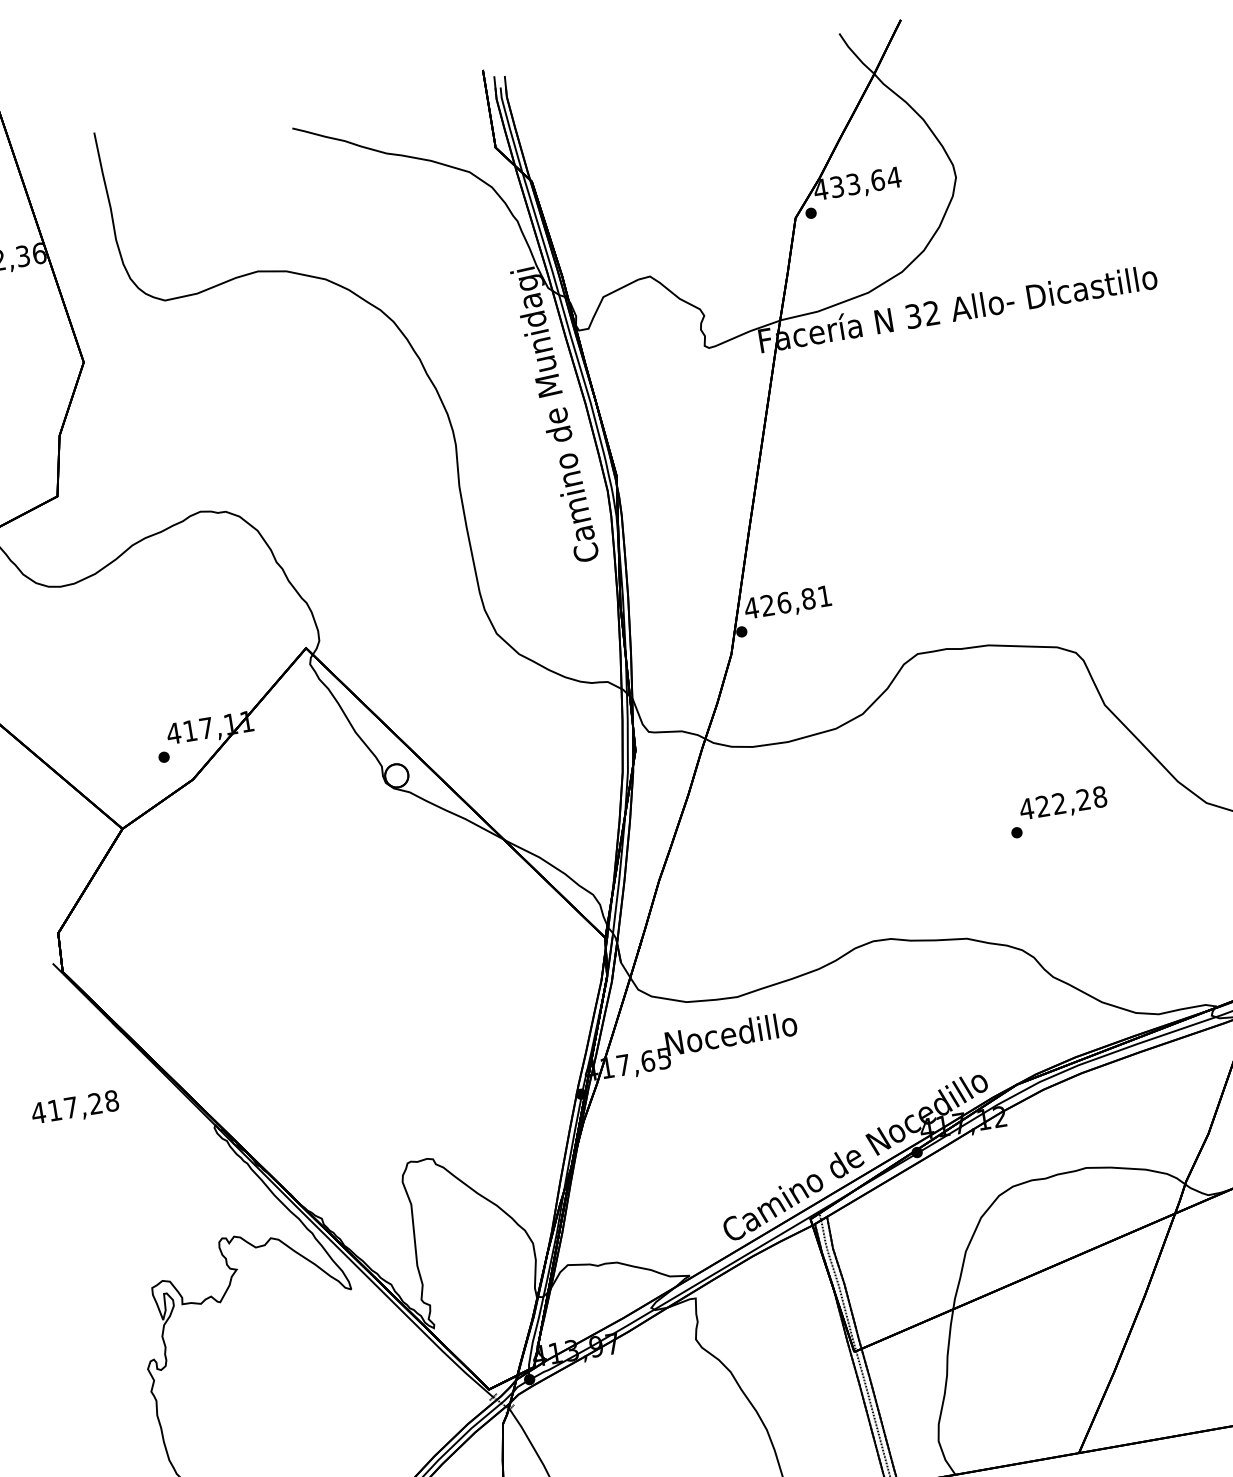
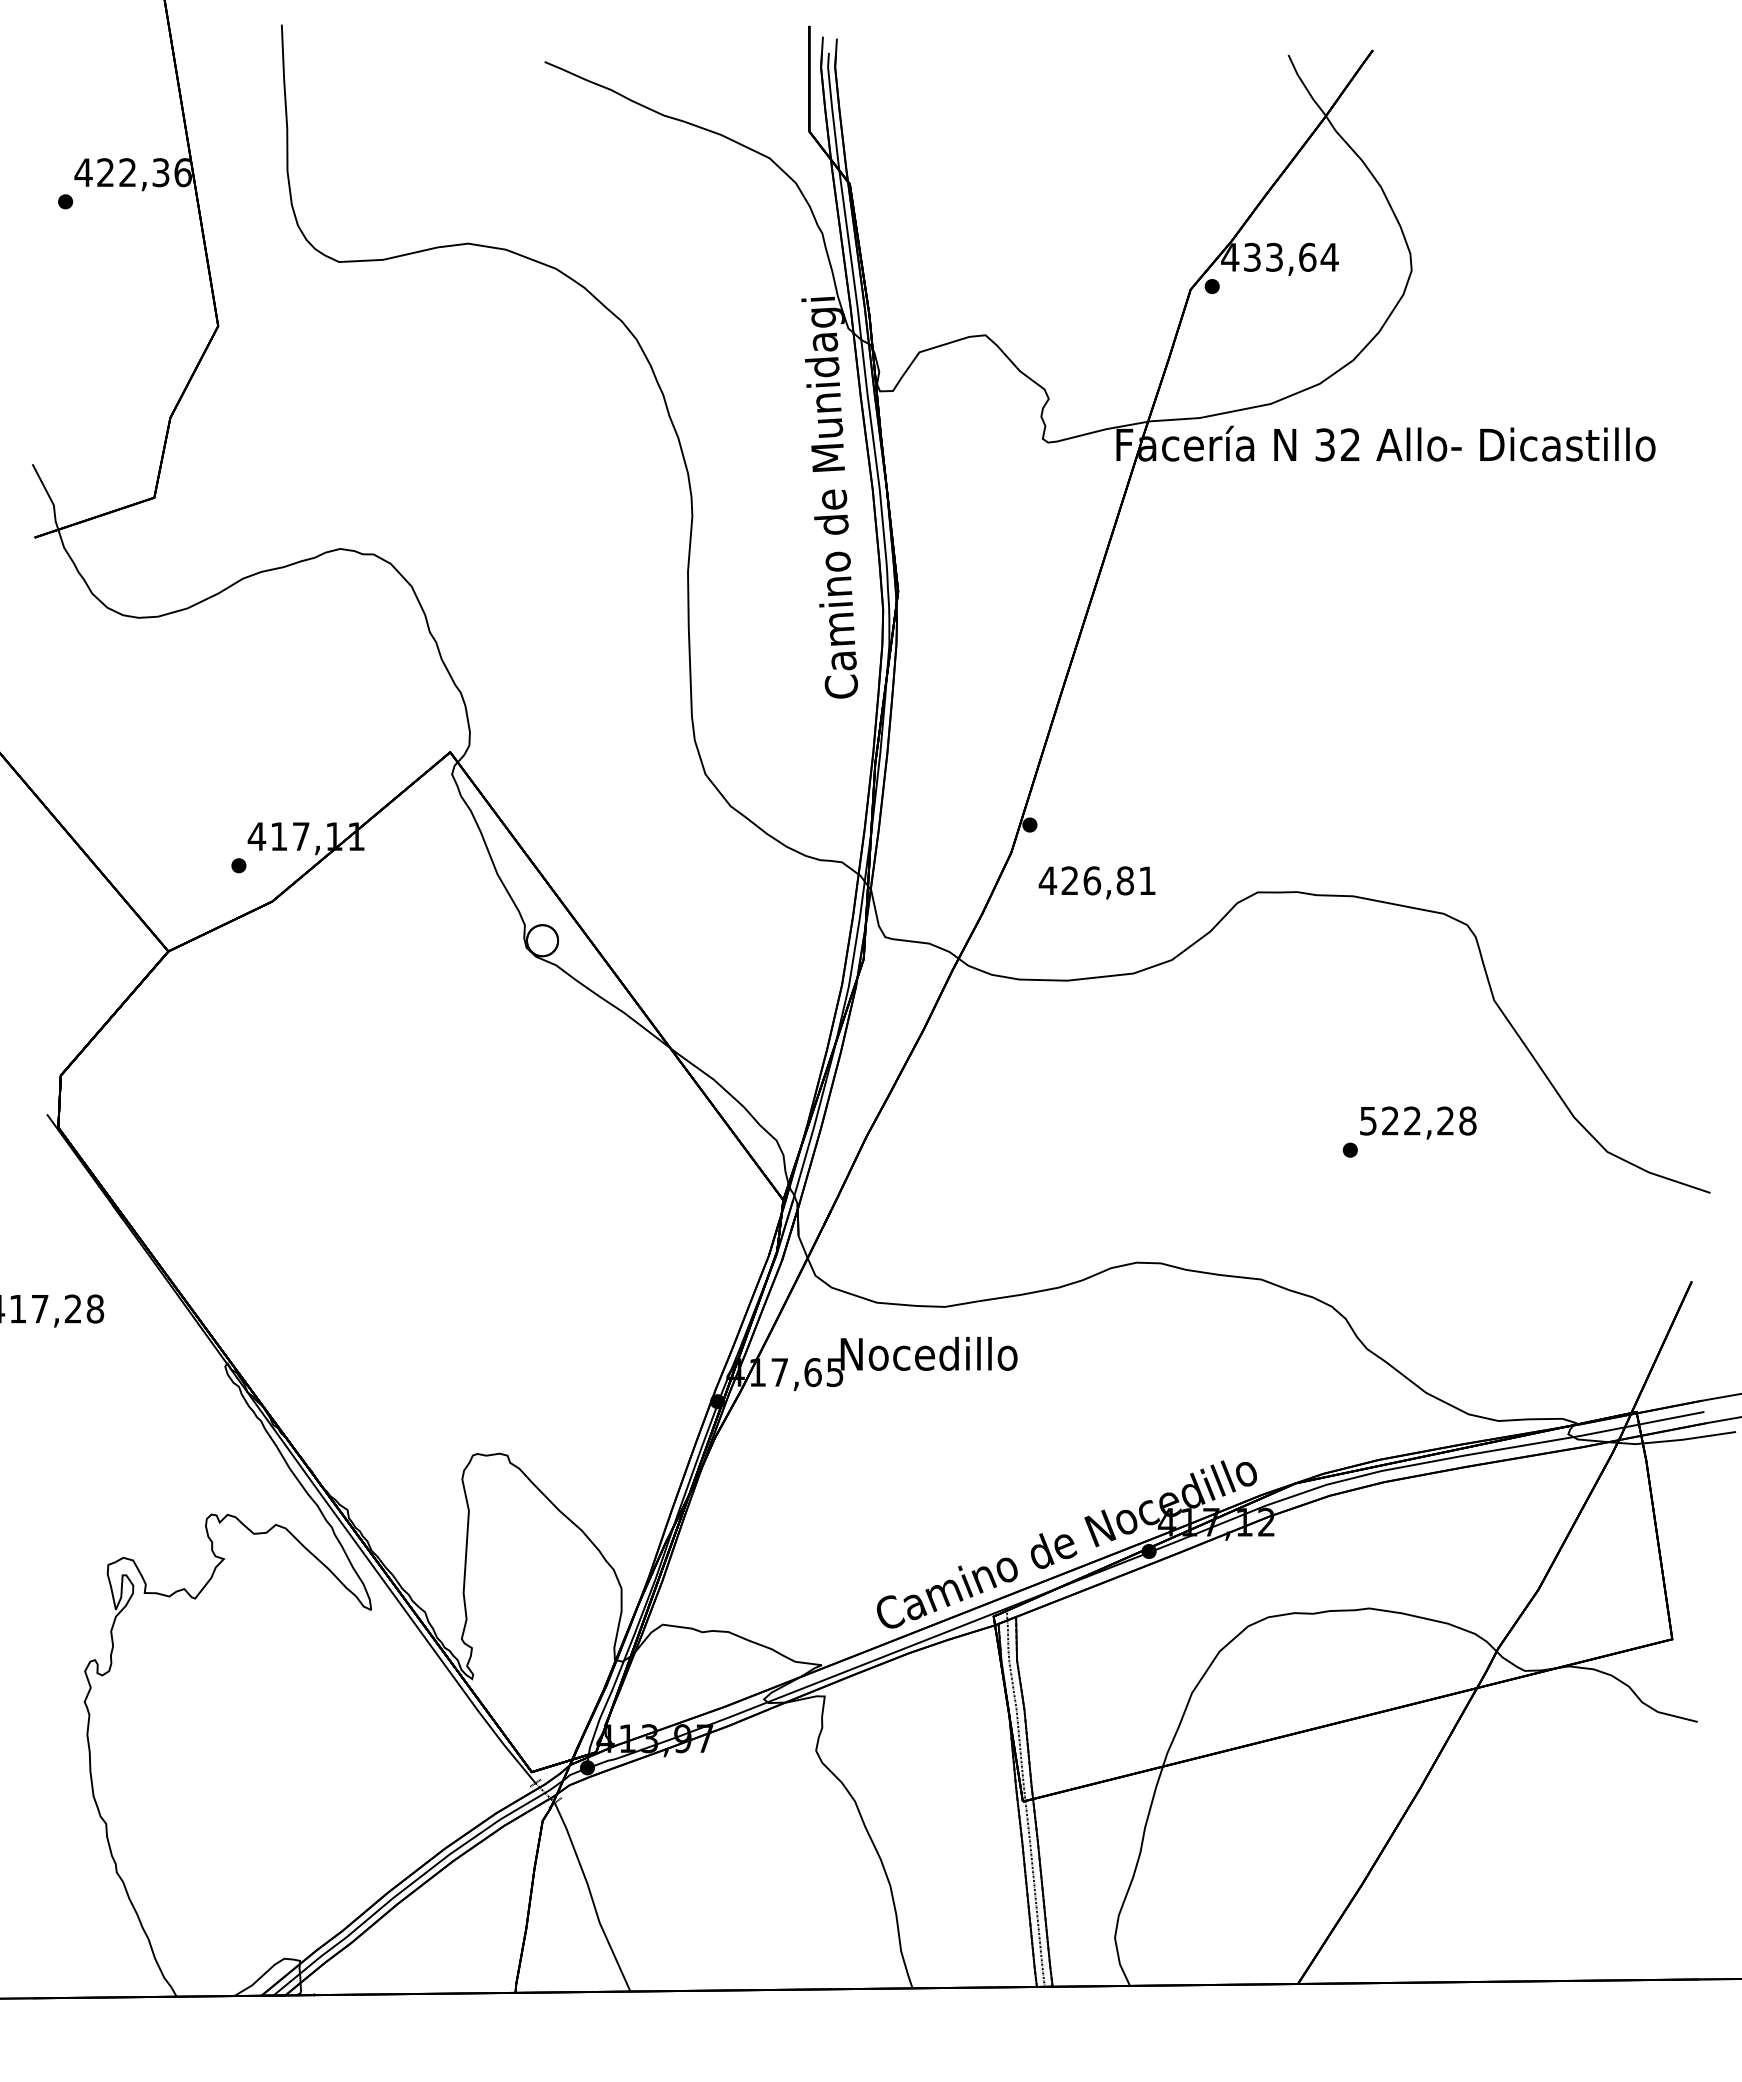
text: (787, 603) -> (1096, 882), moved
text: (1026, 809) -> (1368, 1121), 422,28 -> 522,28

